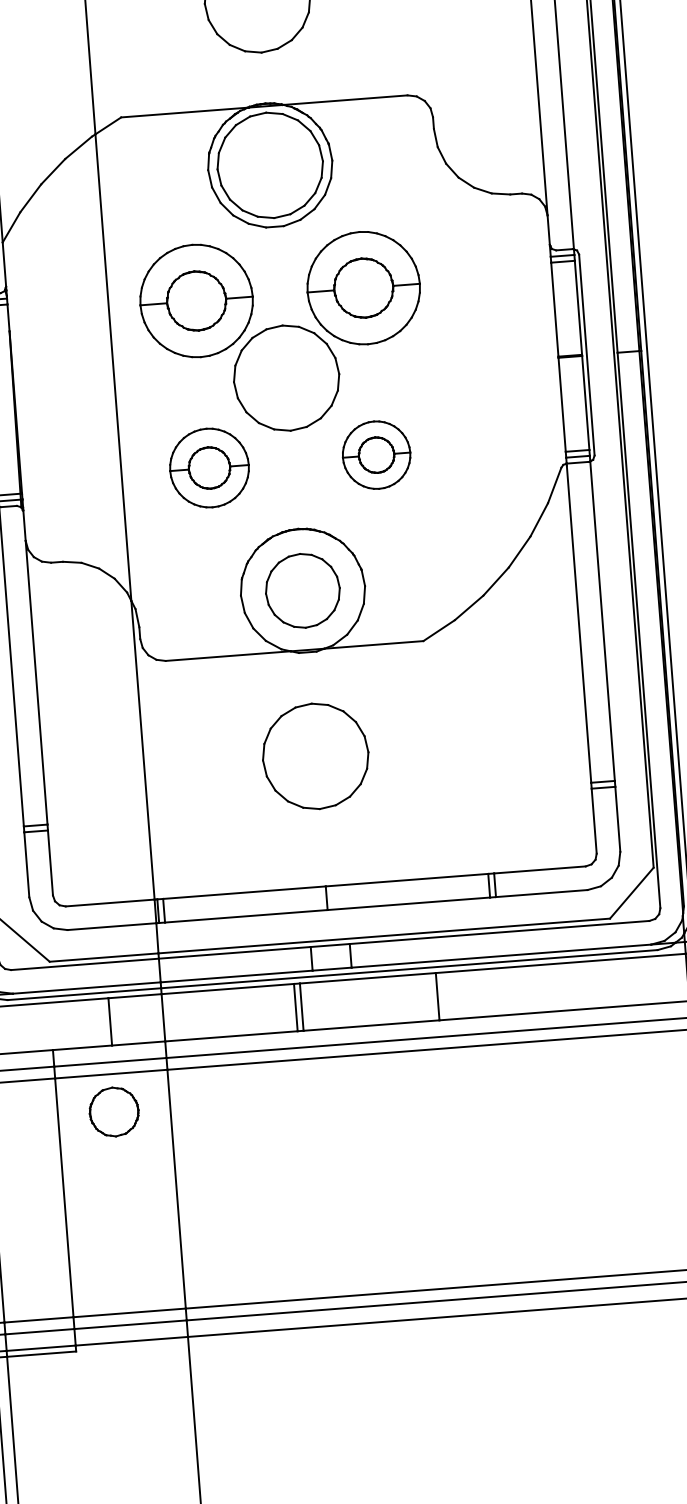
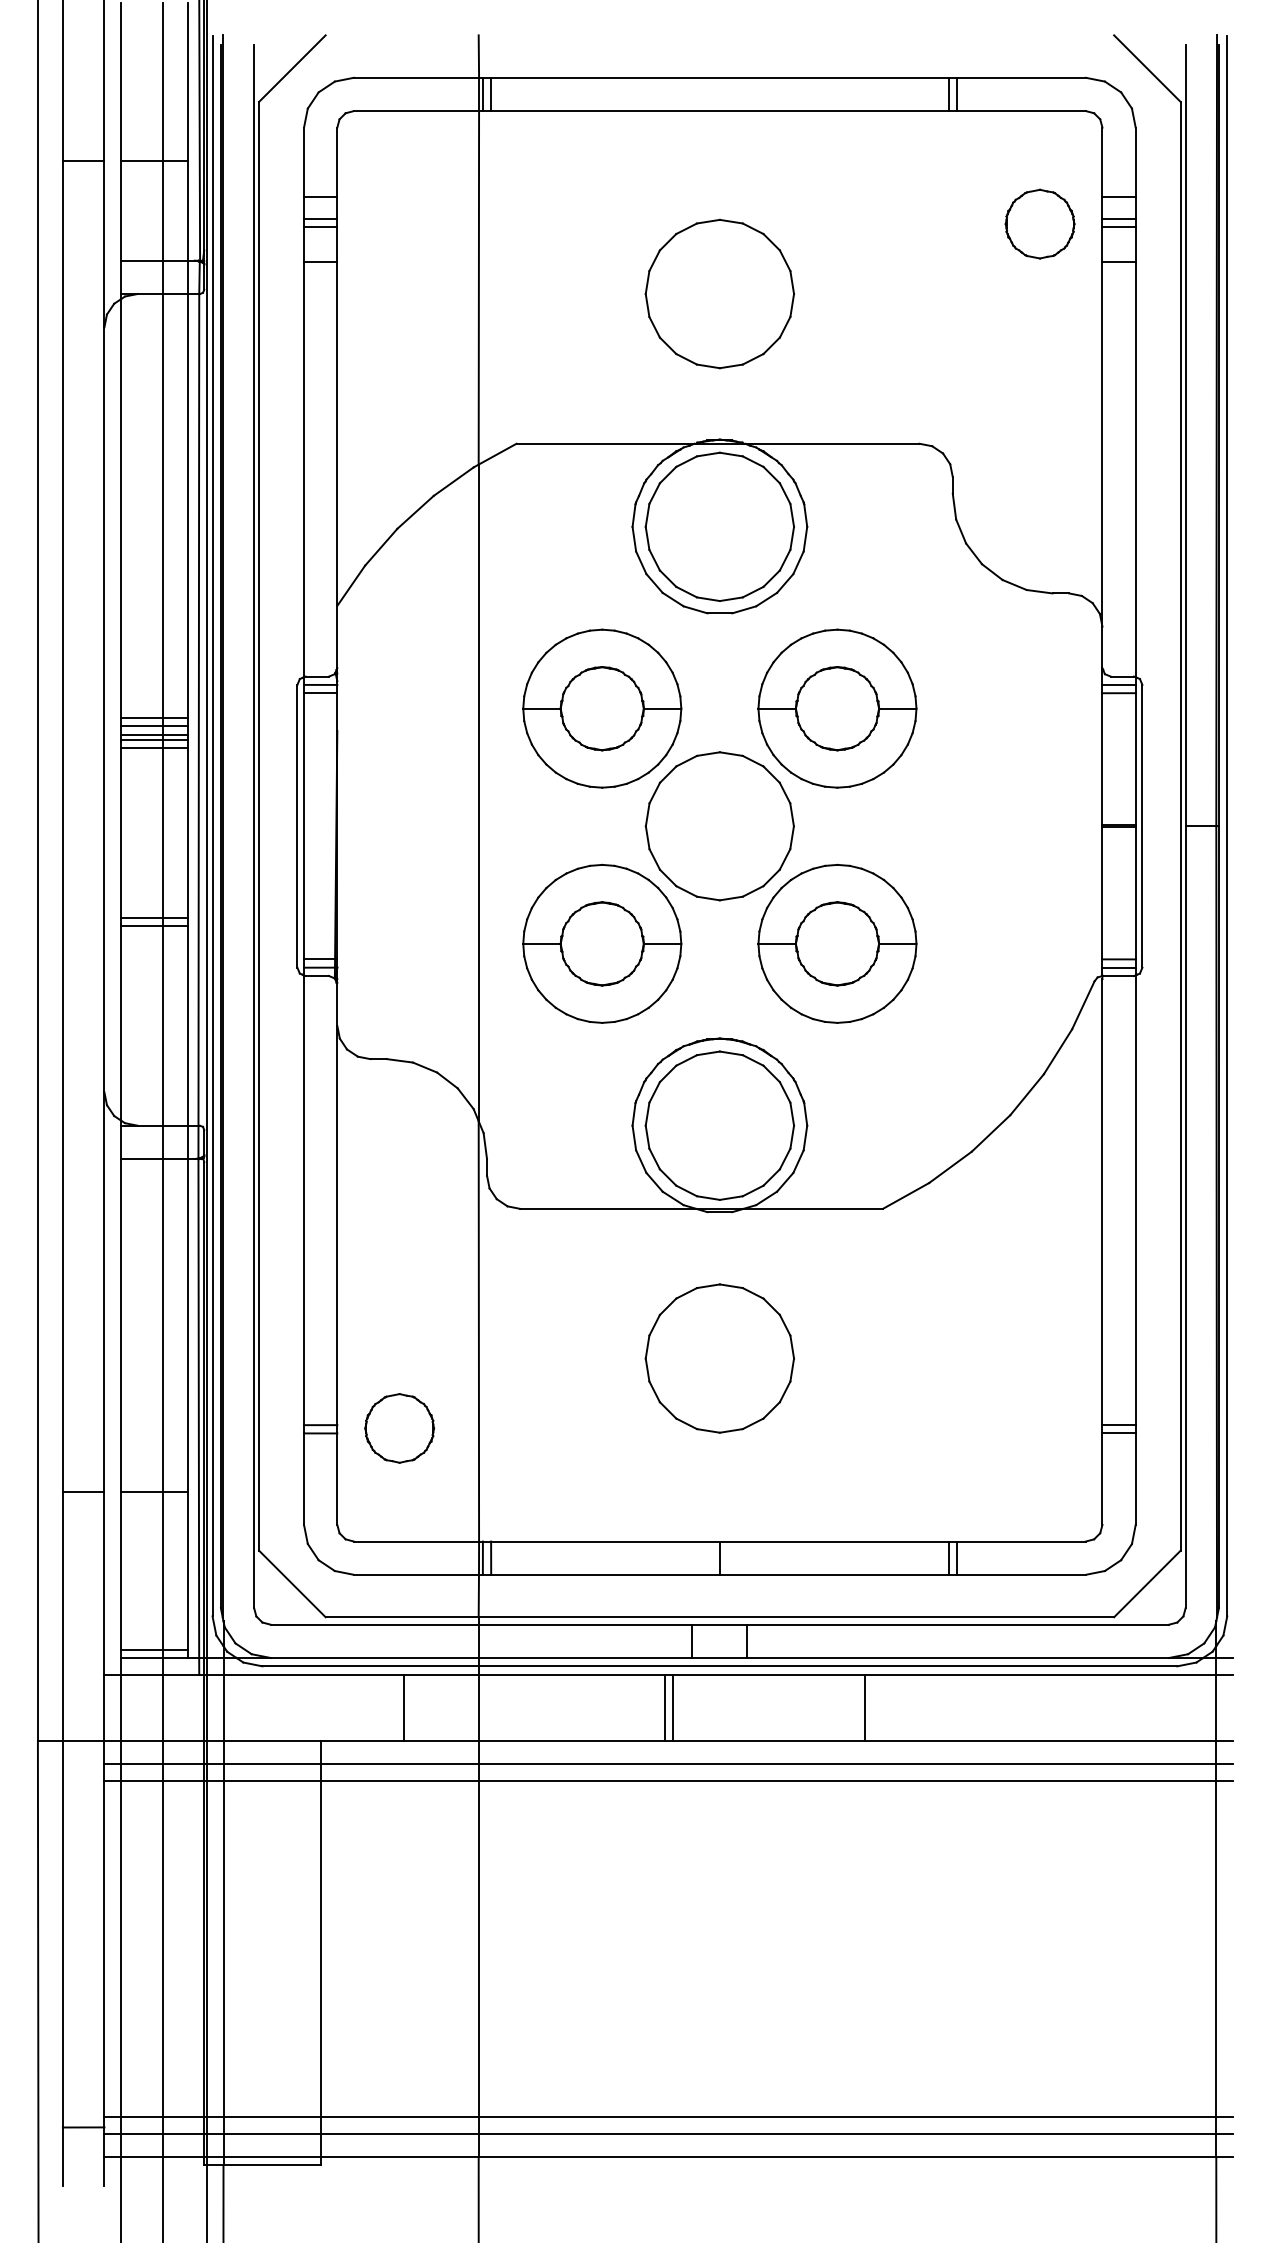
part: (376, 455) -> (837, 943), size x1.67
part: (209, 467) -> (602, 943), size x1.43
part: (302, 590) -> (719, 1125), size x1.43
part: (114, 1112) -> (399, 1428), moved

